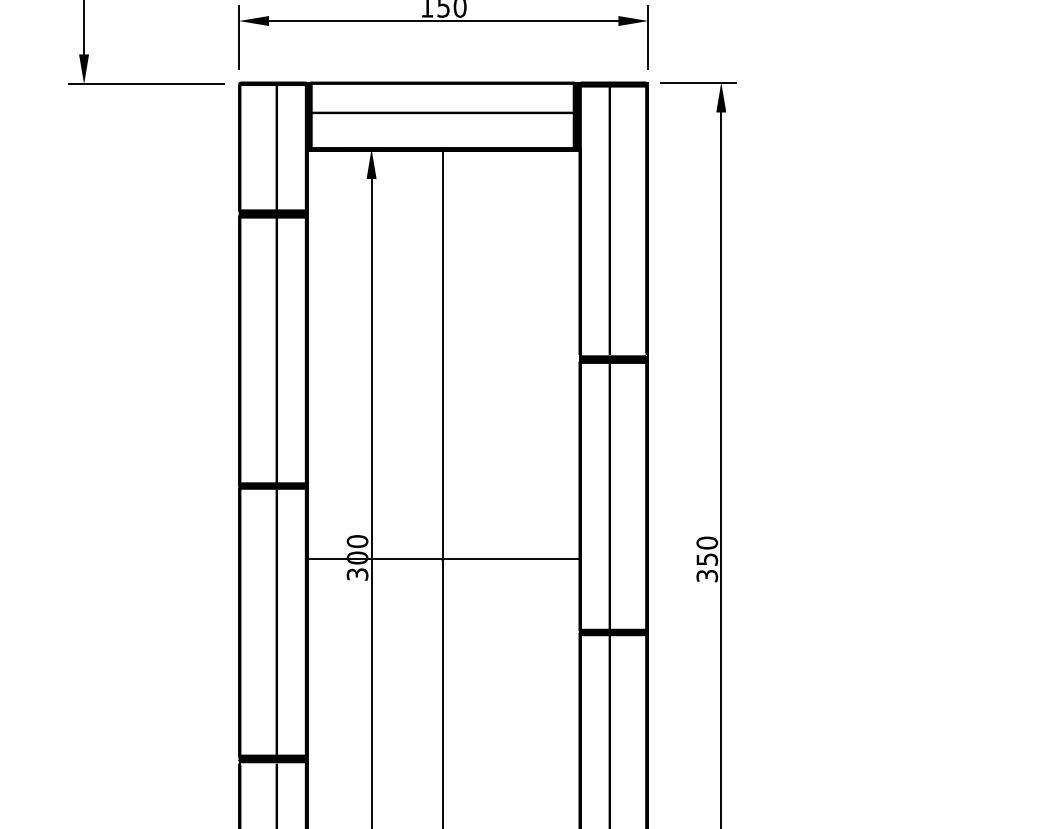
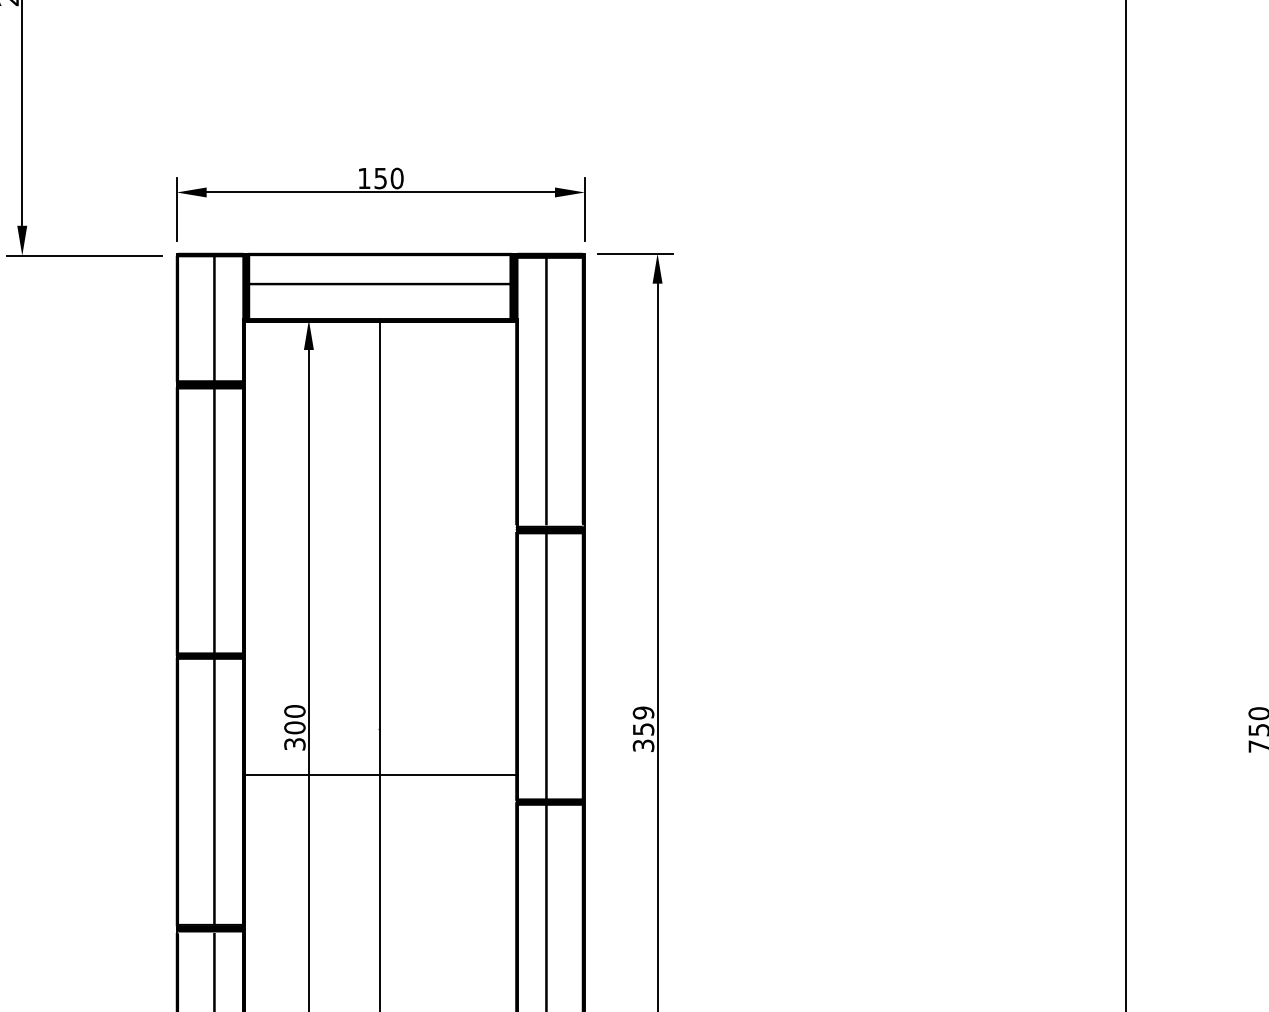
text: (707, 542) -> (643, 712), 350 -> 359
line: (443, 559) -> (380, 775), moved

